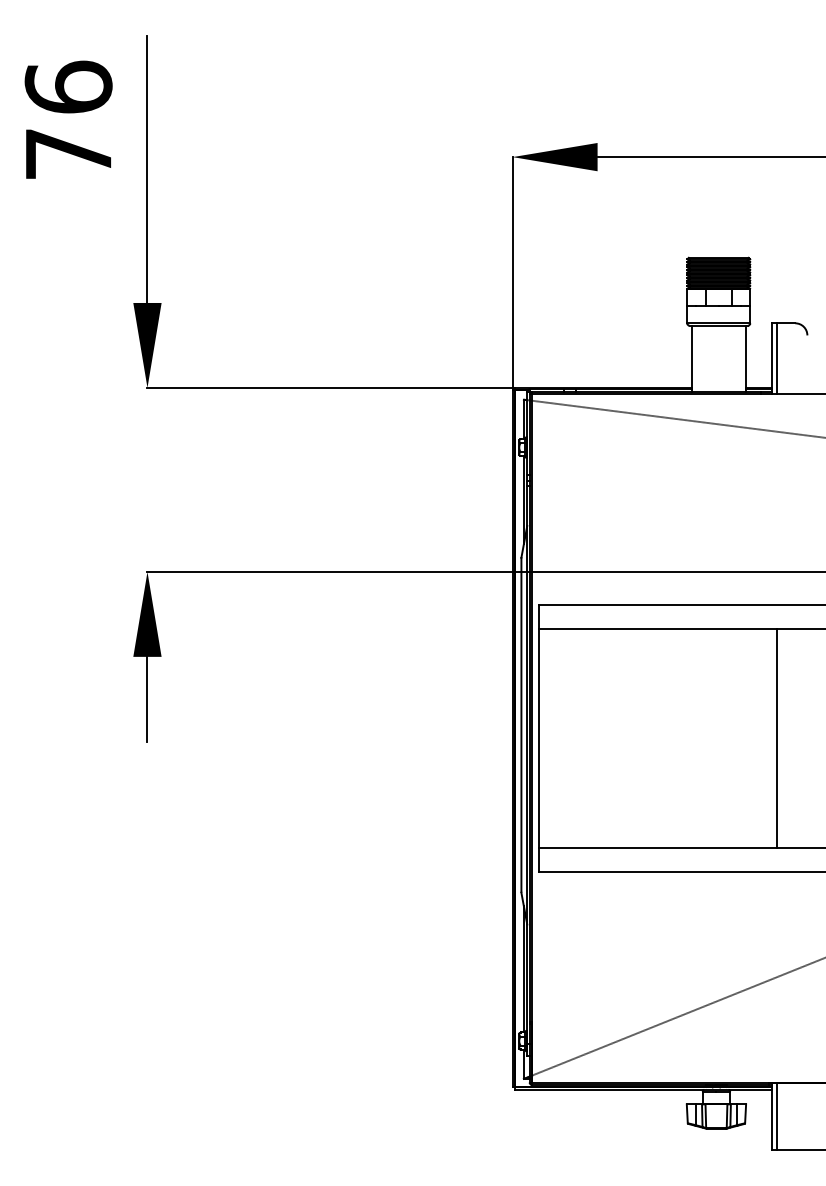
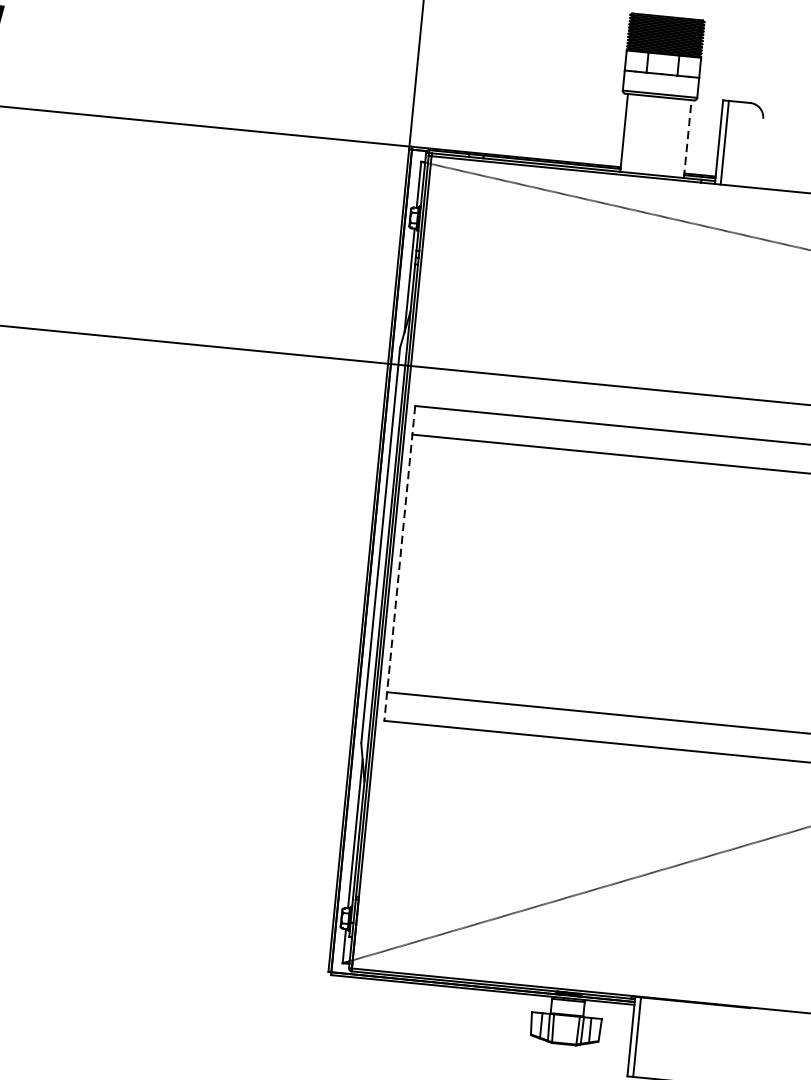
line: (745, 358) -> (687, 138), solid -> dashed
line: (777, 738) -> (681, 590), removed
line: (538, 739) -> (399, 564), solid -> dashed

